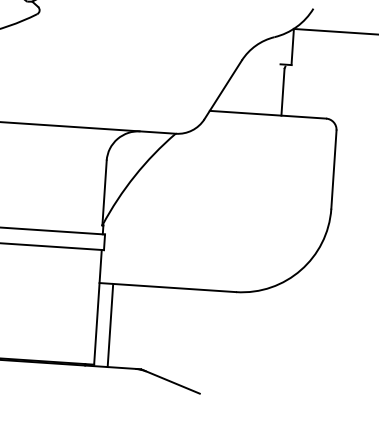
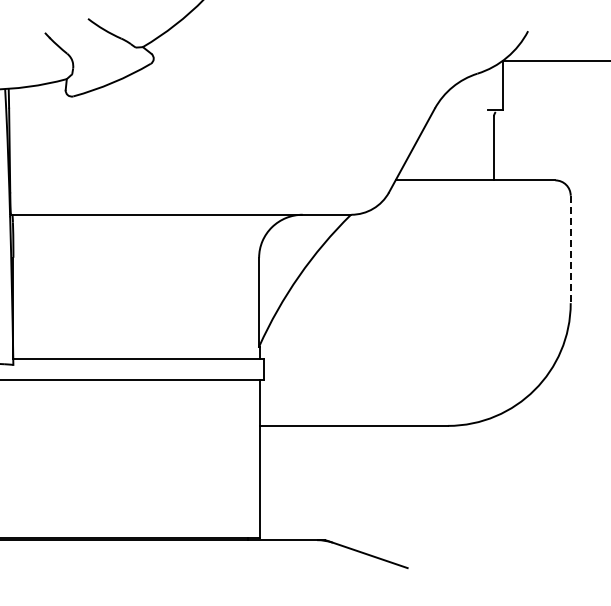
line: (333, 169) -> (570, 249), solid -> dashed
line: (110, 325) -> (279, 482), removed

